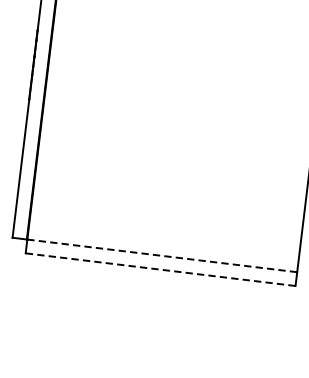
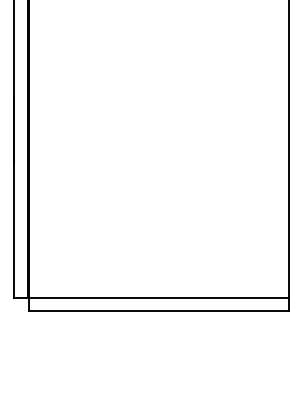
line: (163, 255) -> (159, 297), dashed -> solid
line: (160, 270) -> (158, 311), dashed -> solid

